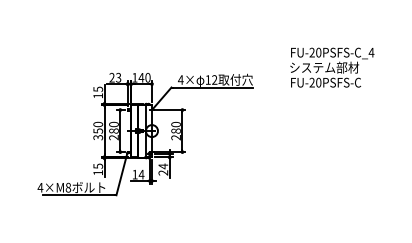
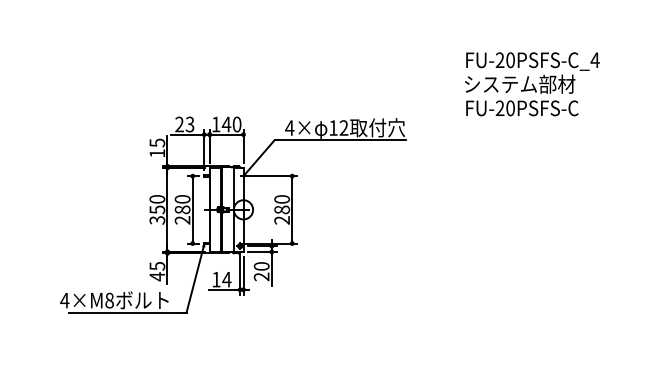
text: (332, 67) -> (532, 83), moved
text: (163, 166) -> (261, 266), 24 -> 20
text: (97, 172) -> (156, 276), 15 -> 45

